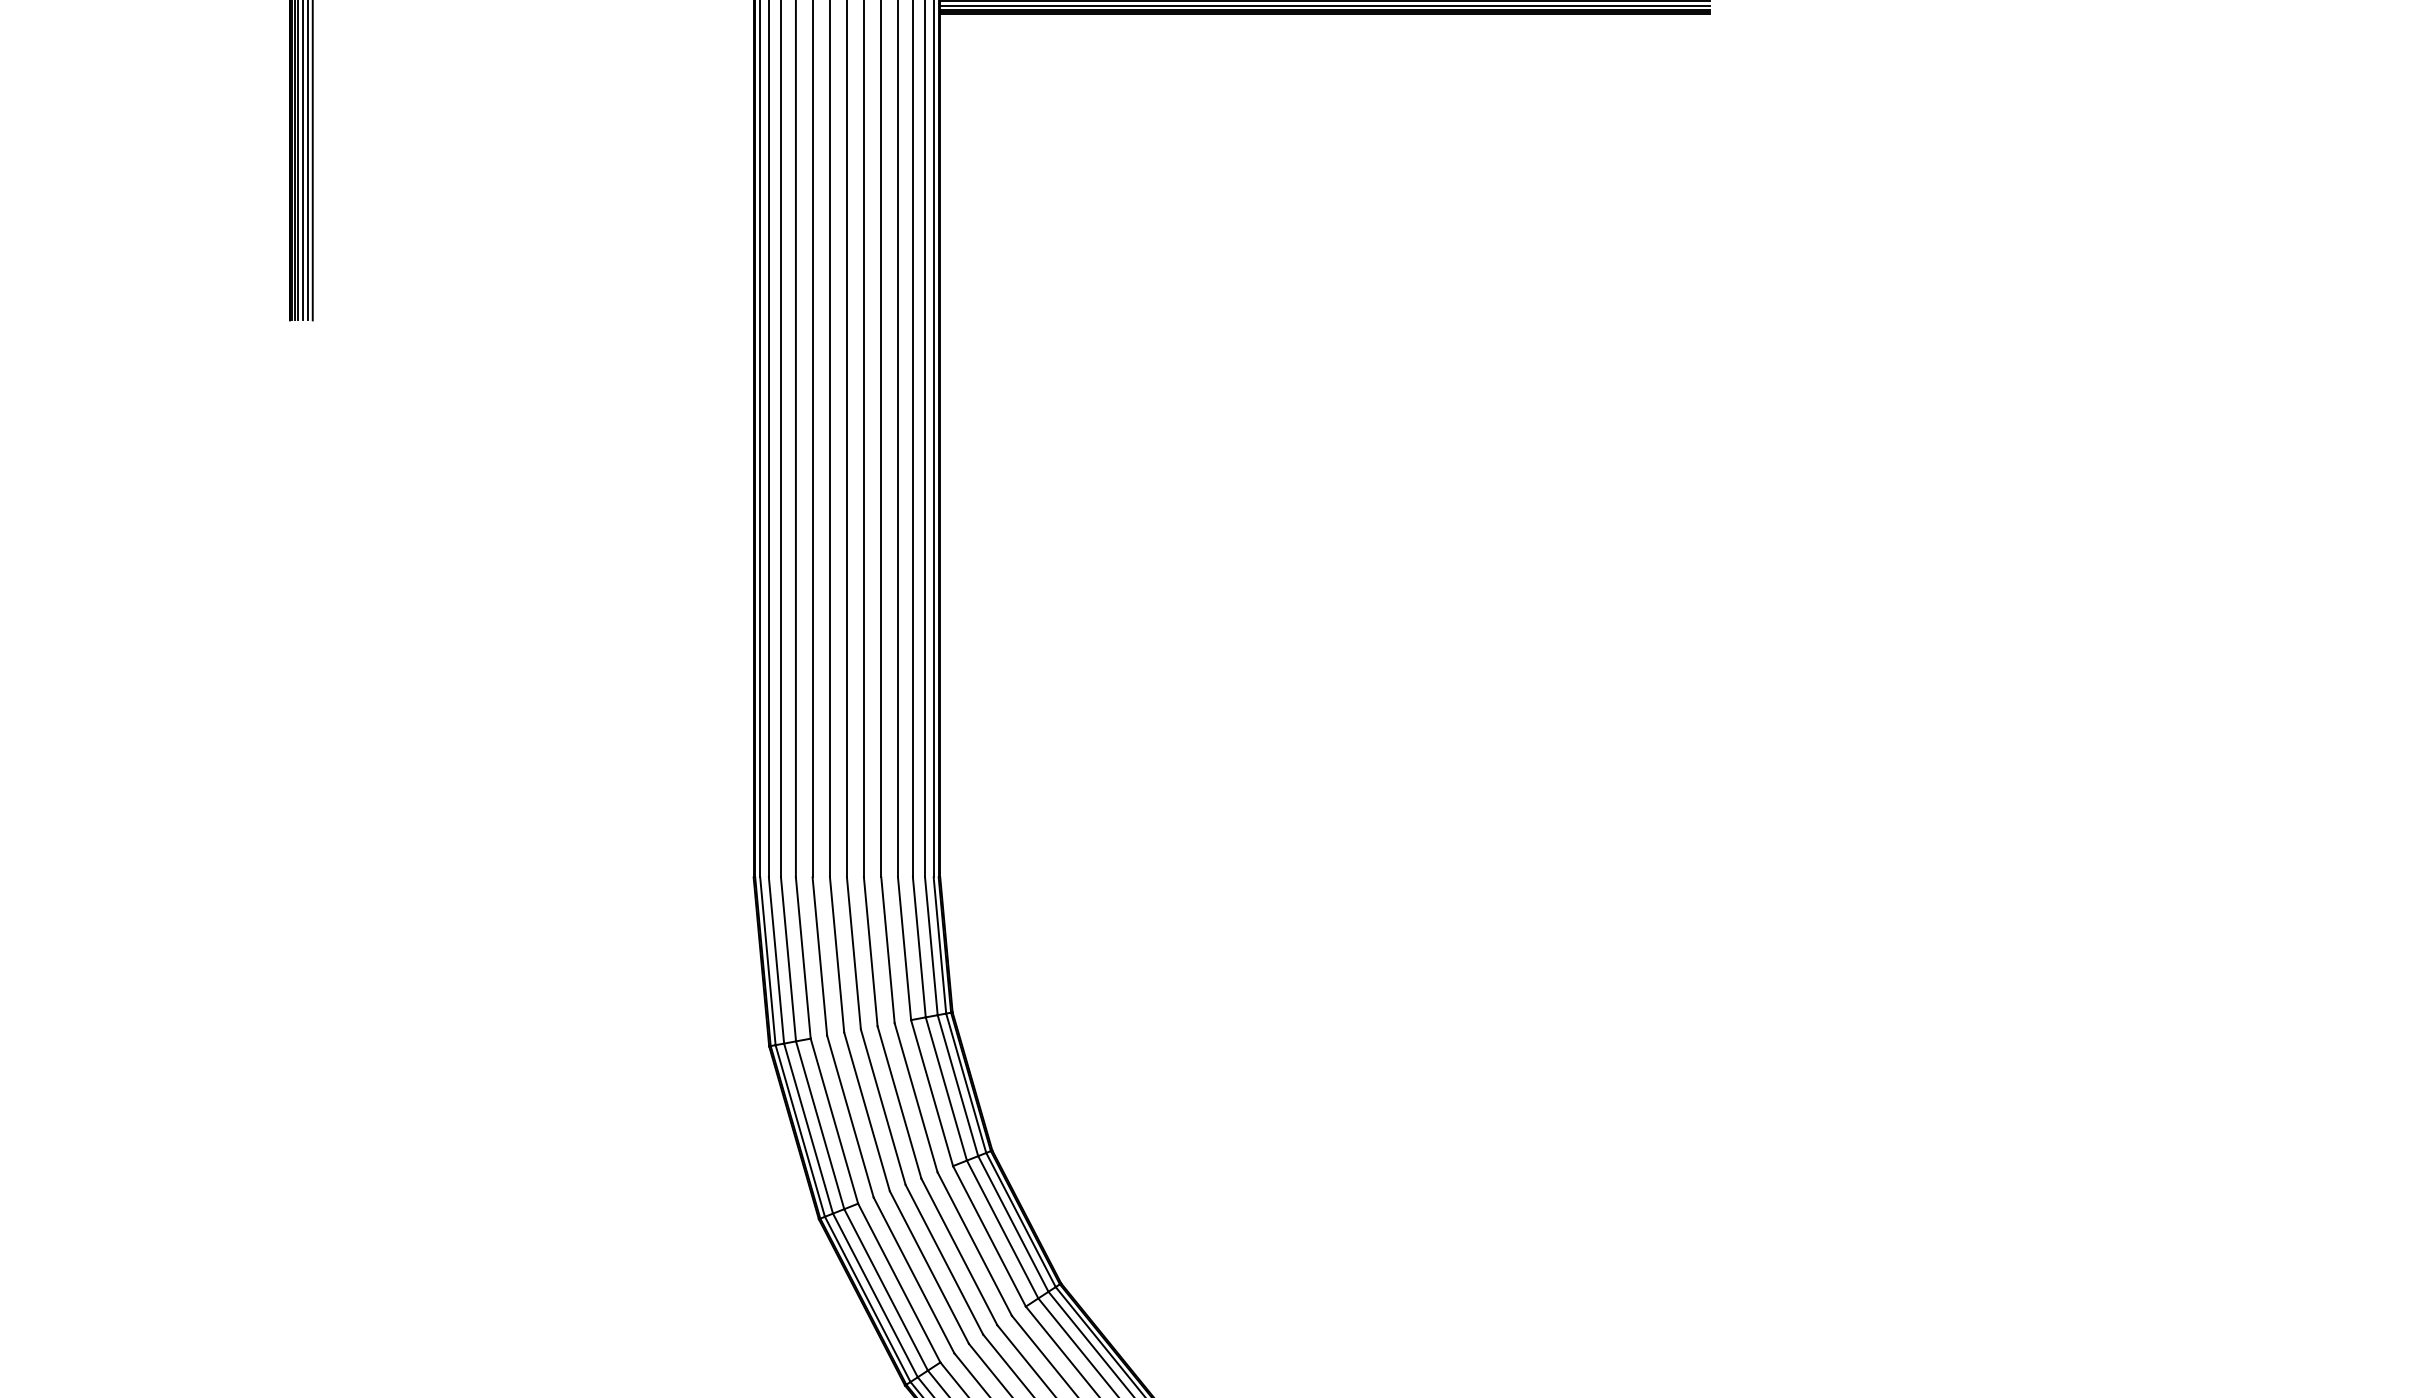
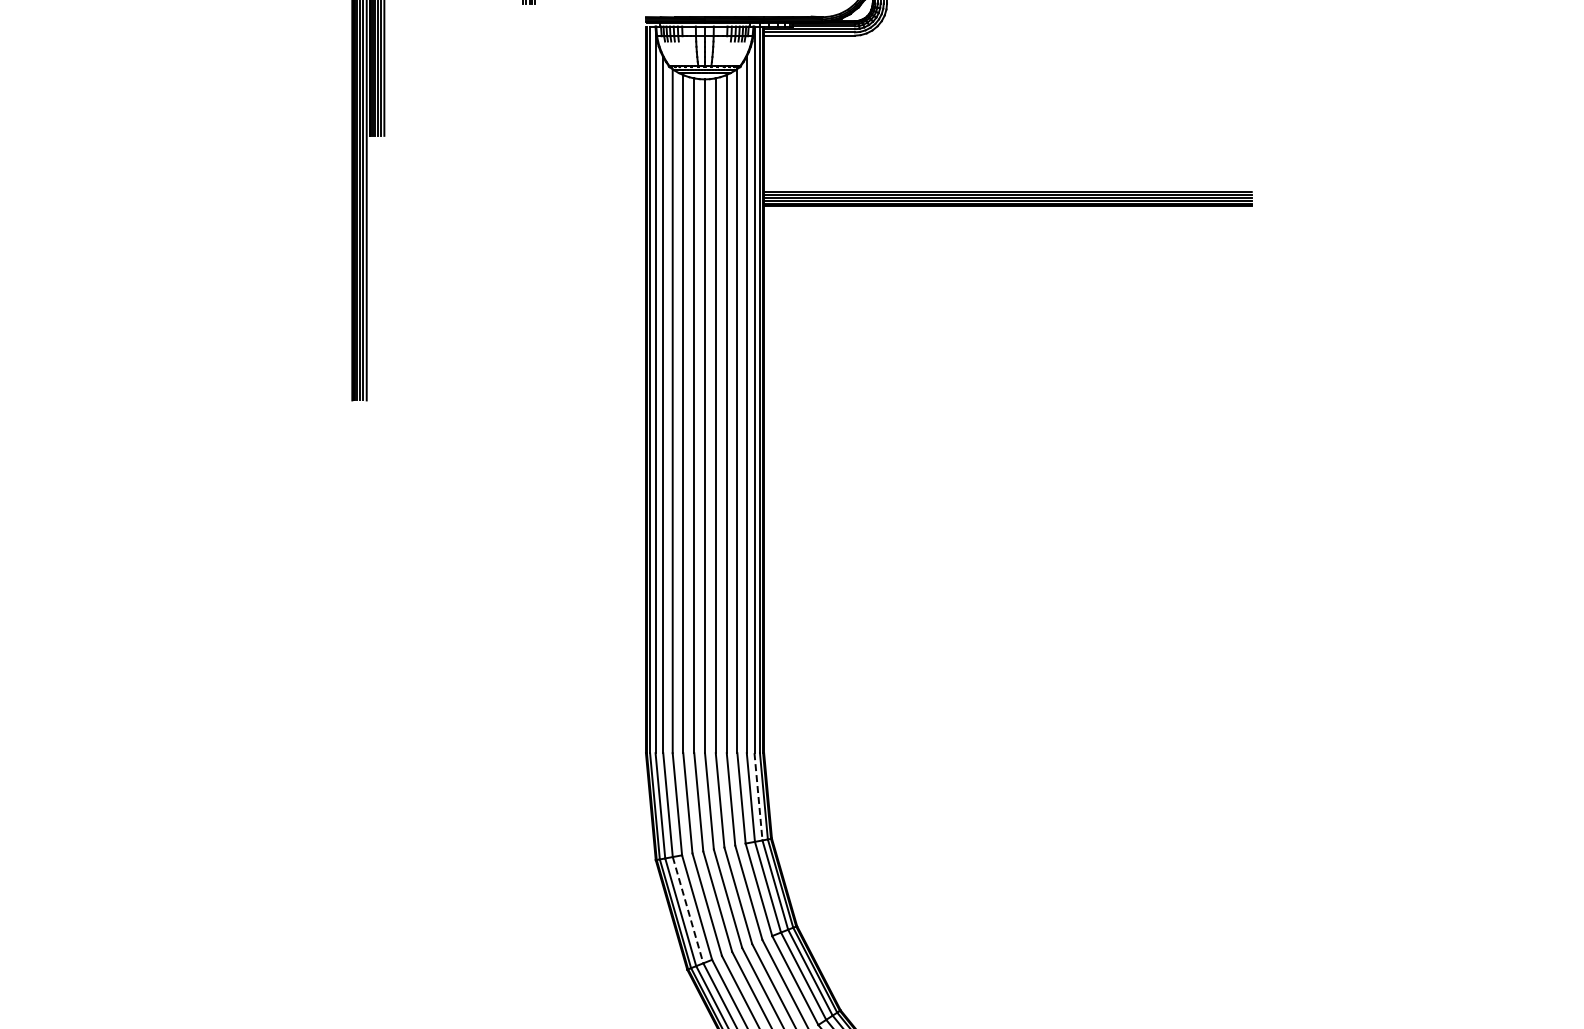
line: (931, 945) -> (758, 796), solid -> dashed
line: (820, 1125) -> (688, 910), solid -> dashed

